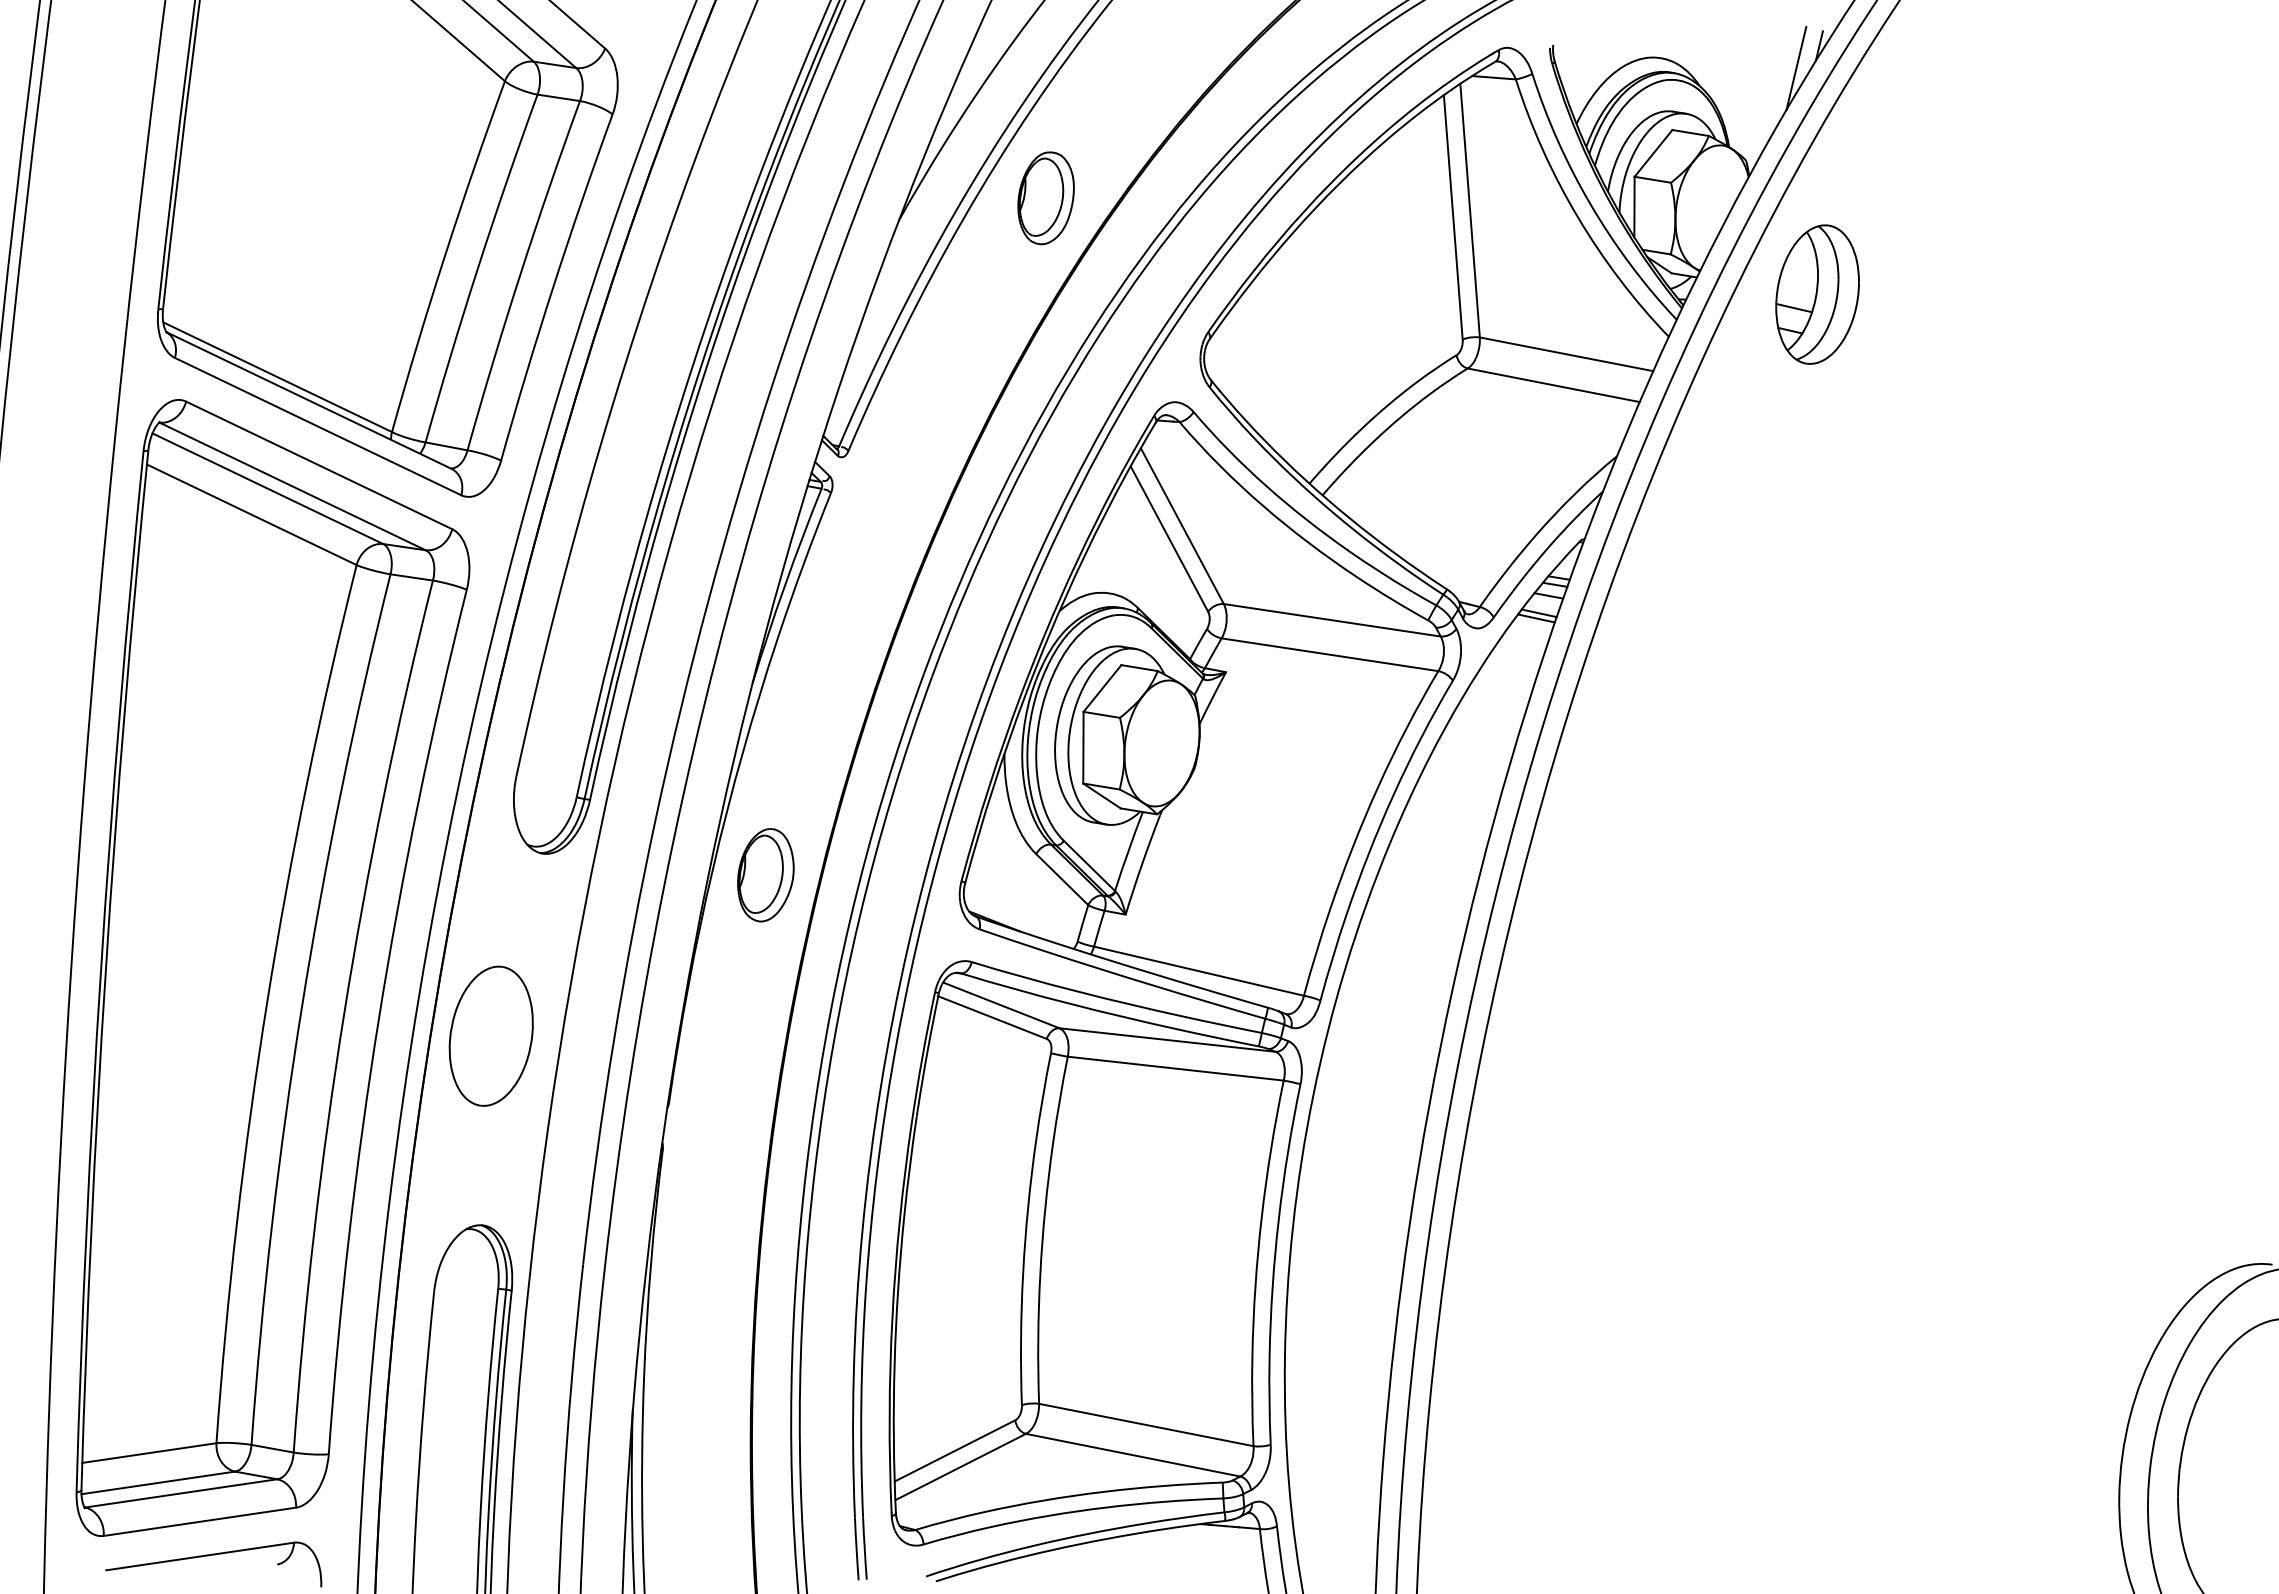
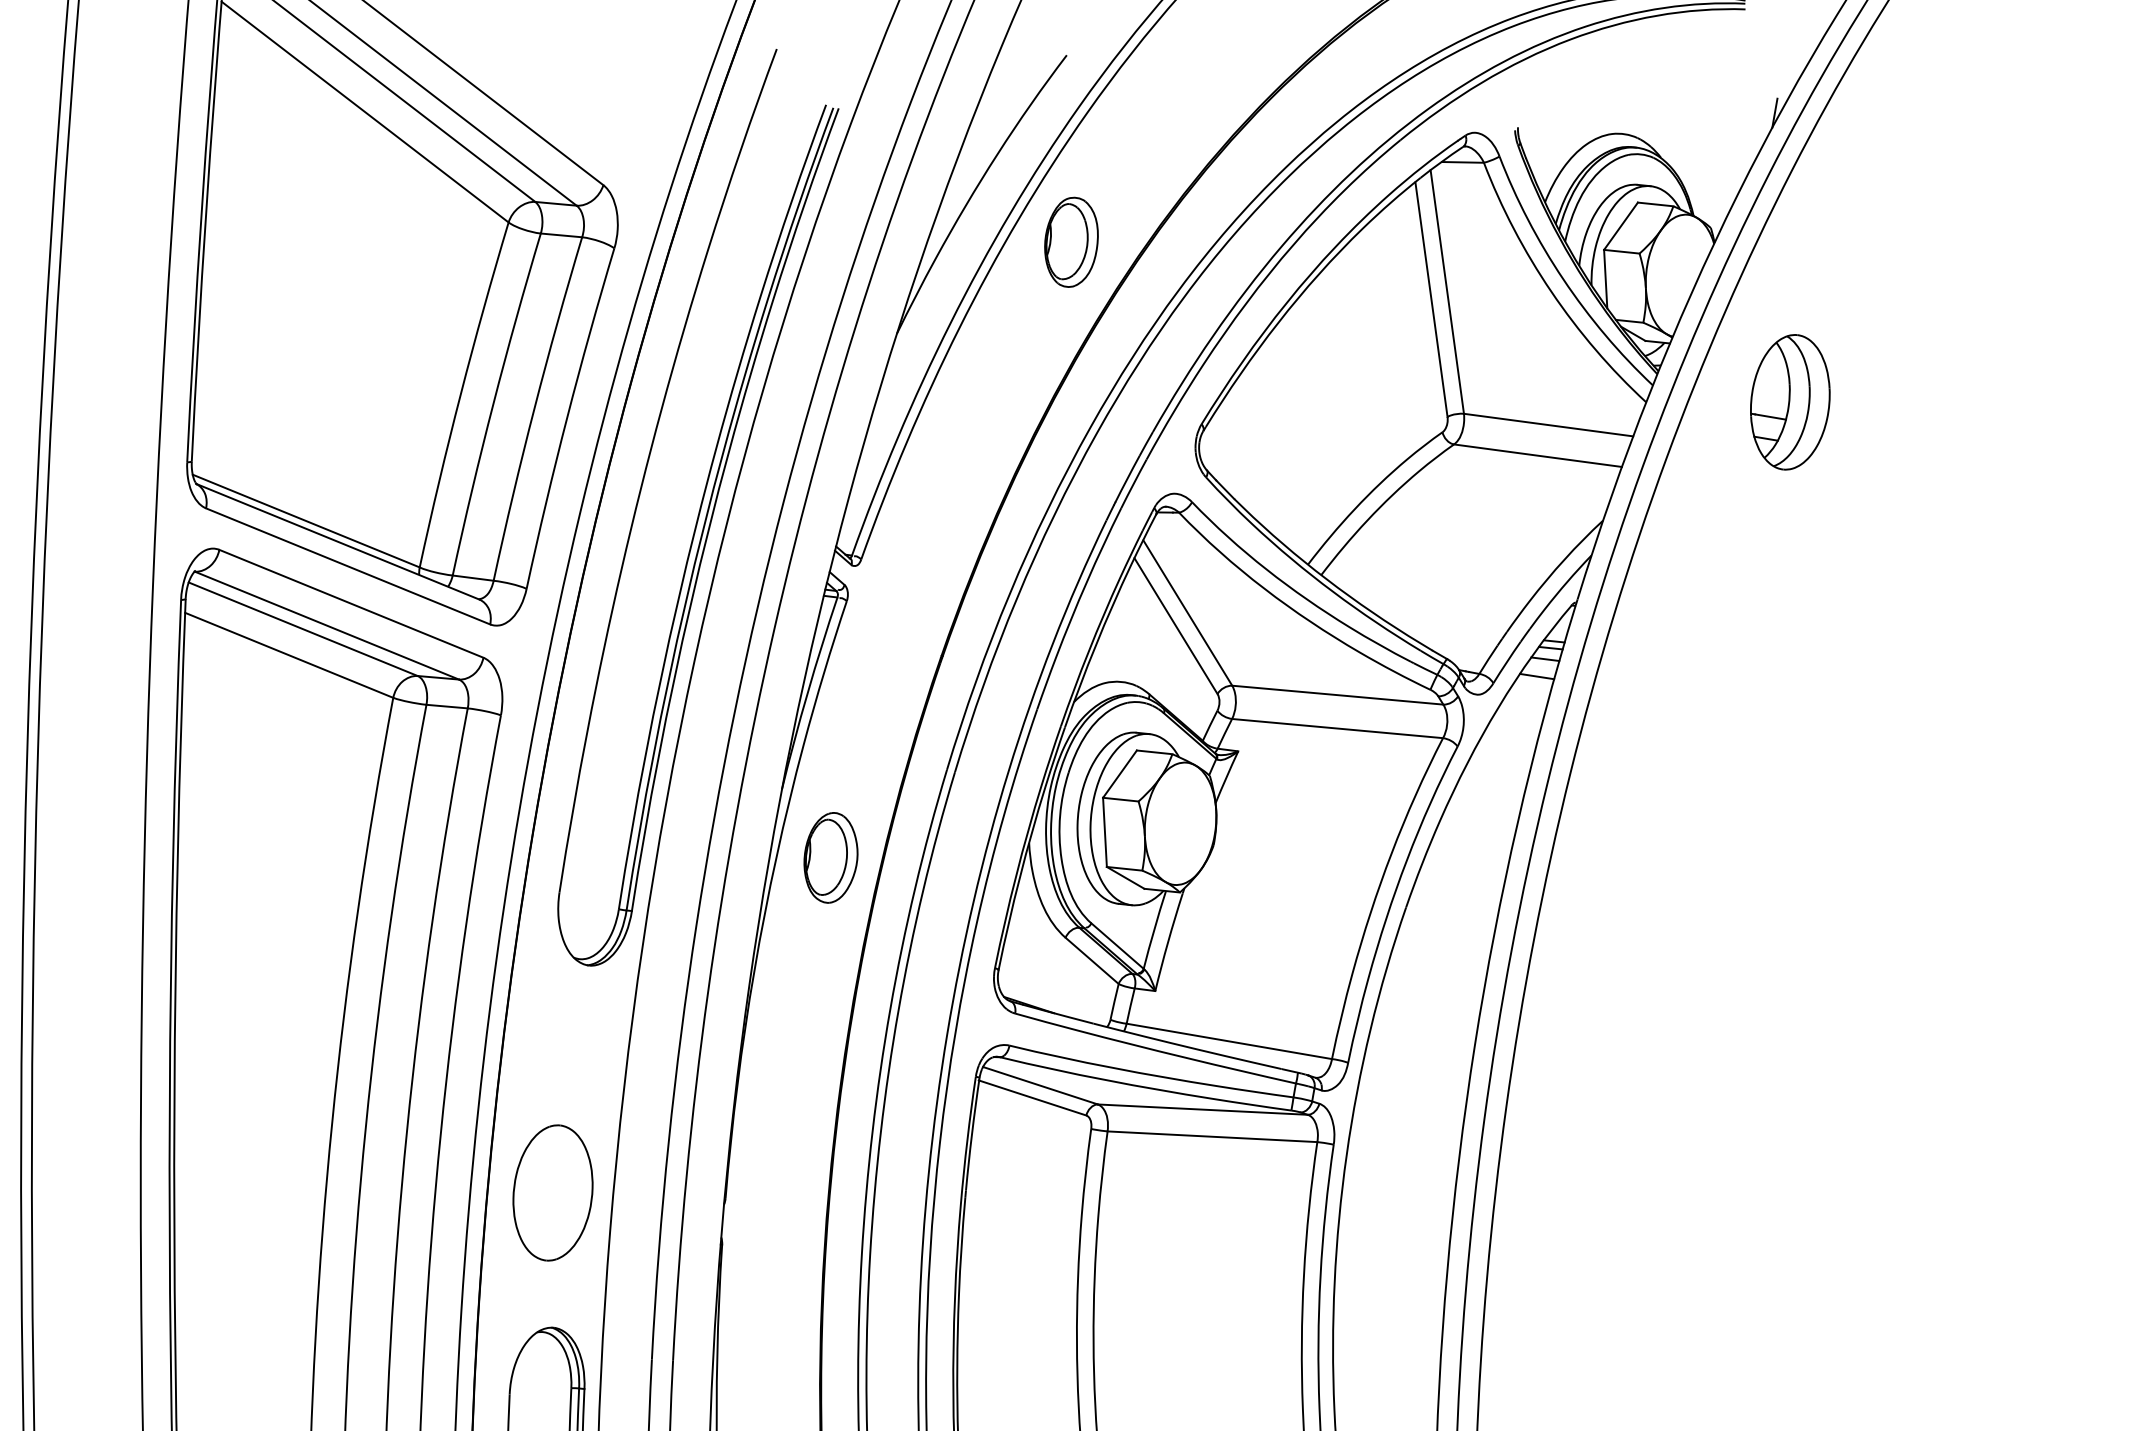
line: (1796, 67) -> (1754, 135), removed
part: (1045, 198) -> (1070, 242), moved
part: (1817, 294) -> (1790, 402), moved
line: (1536, 618) -> (1534, 681), removed
part: (765, 875) -> (830, 858), moved
part: (490, 1035) -> (552, 1192), moved

